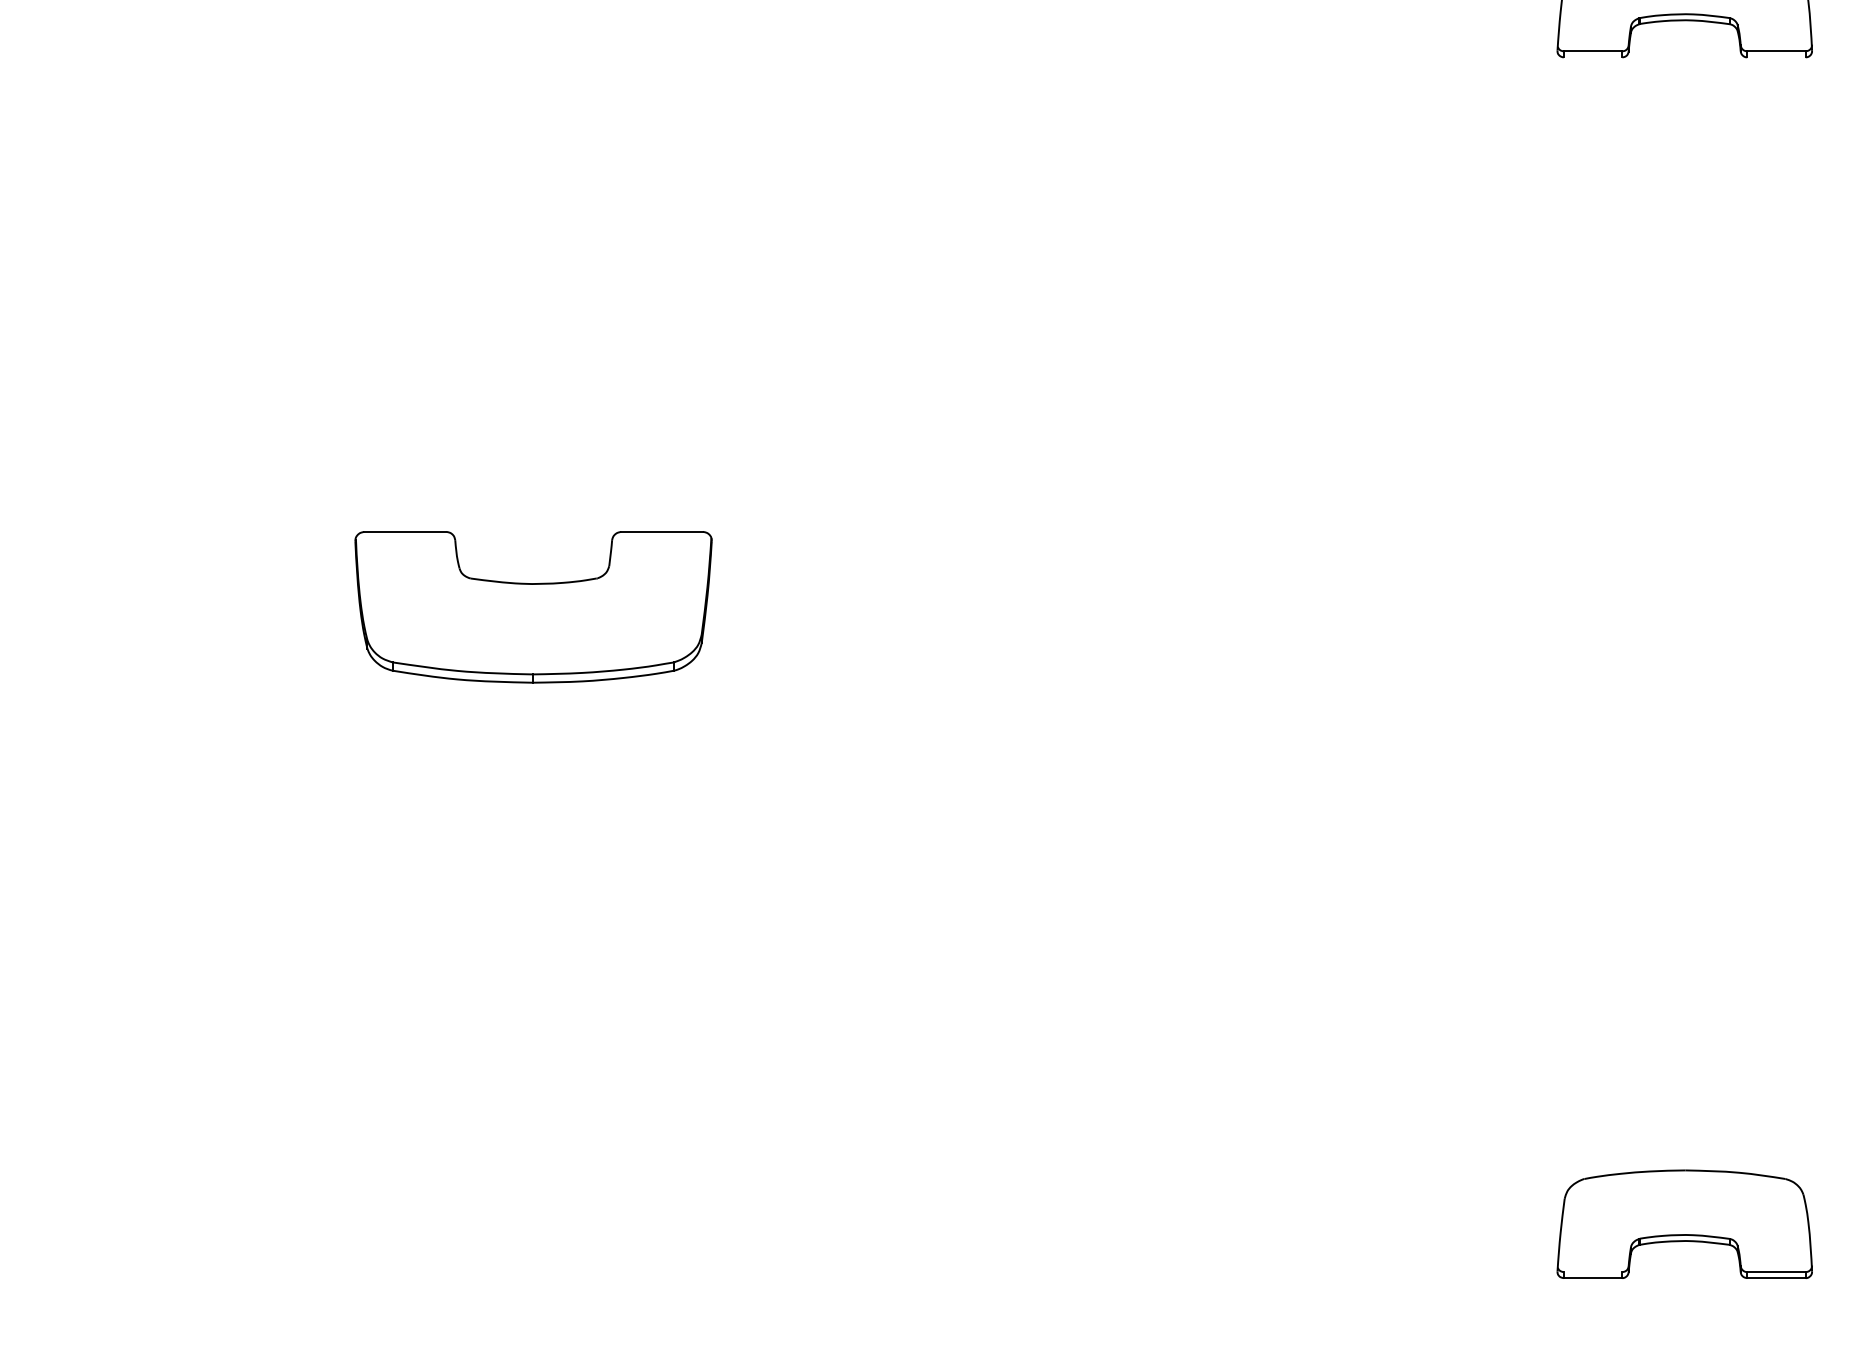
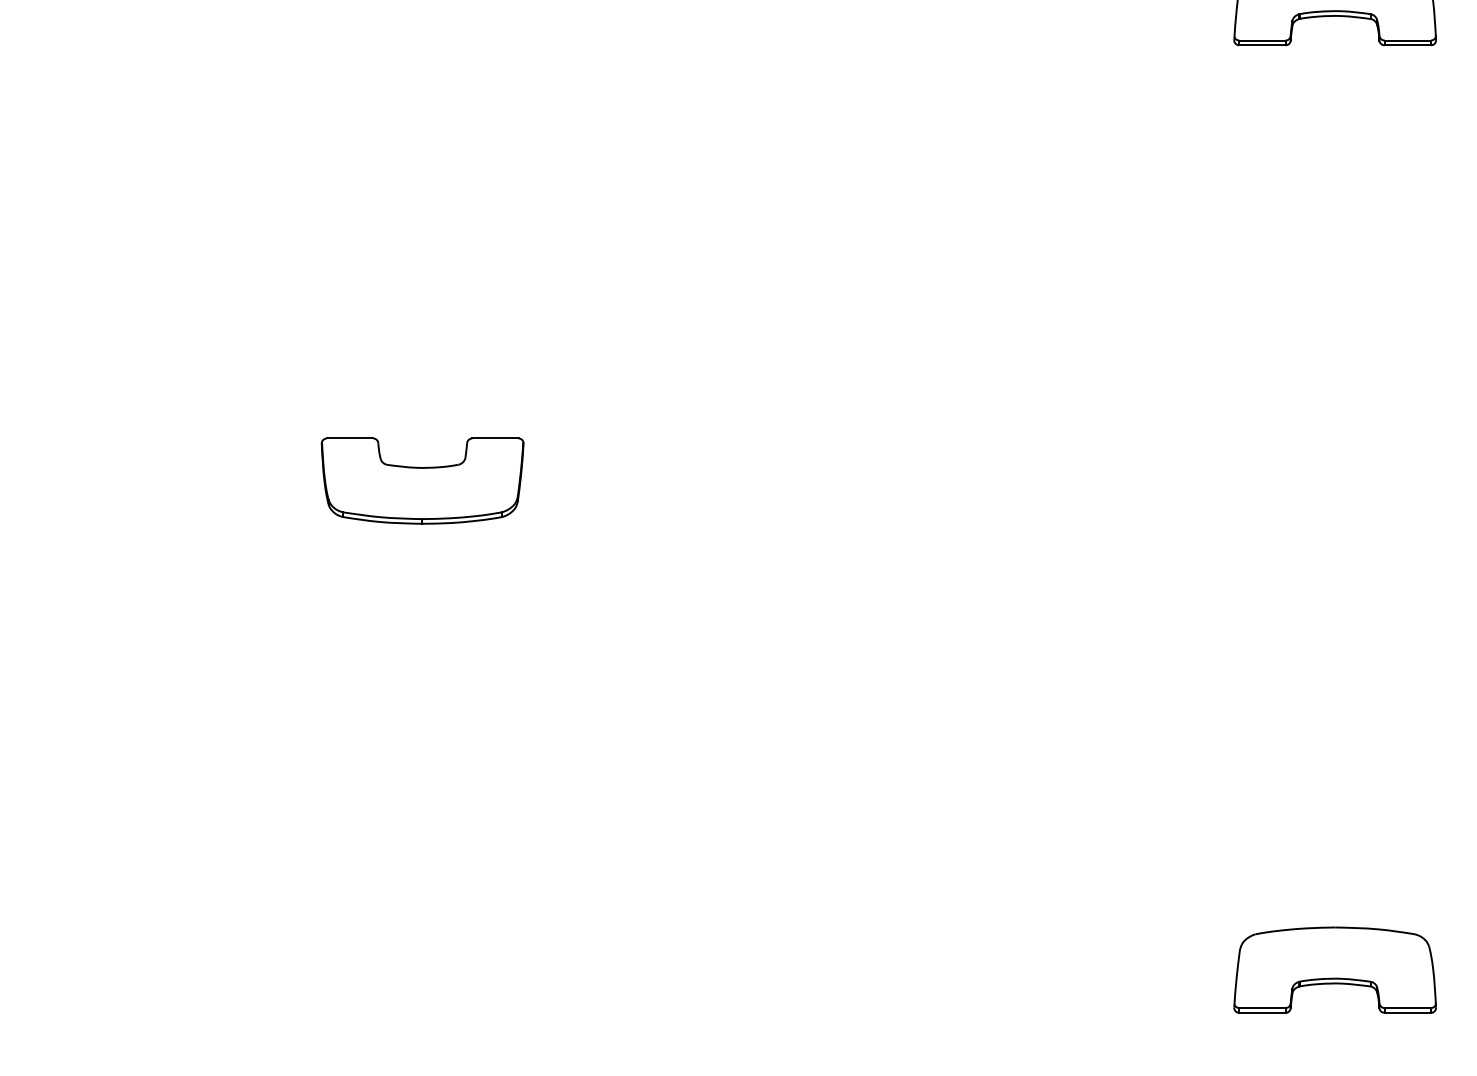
line: (1593, 57) -> (1262, 45), added
line: (1776, 57) -> (1407, 45), added
part: (533, 606) -> (422, 480), size x0.71
line: (1593, 1272) -> (1262, 1008), added

